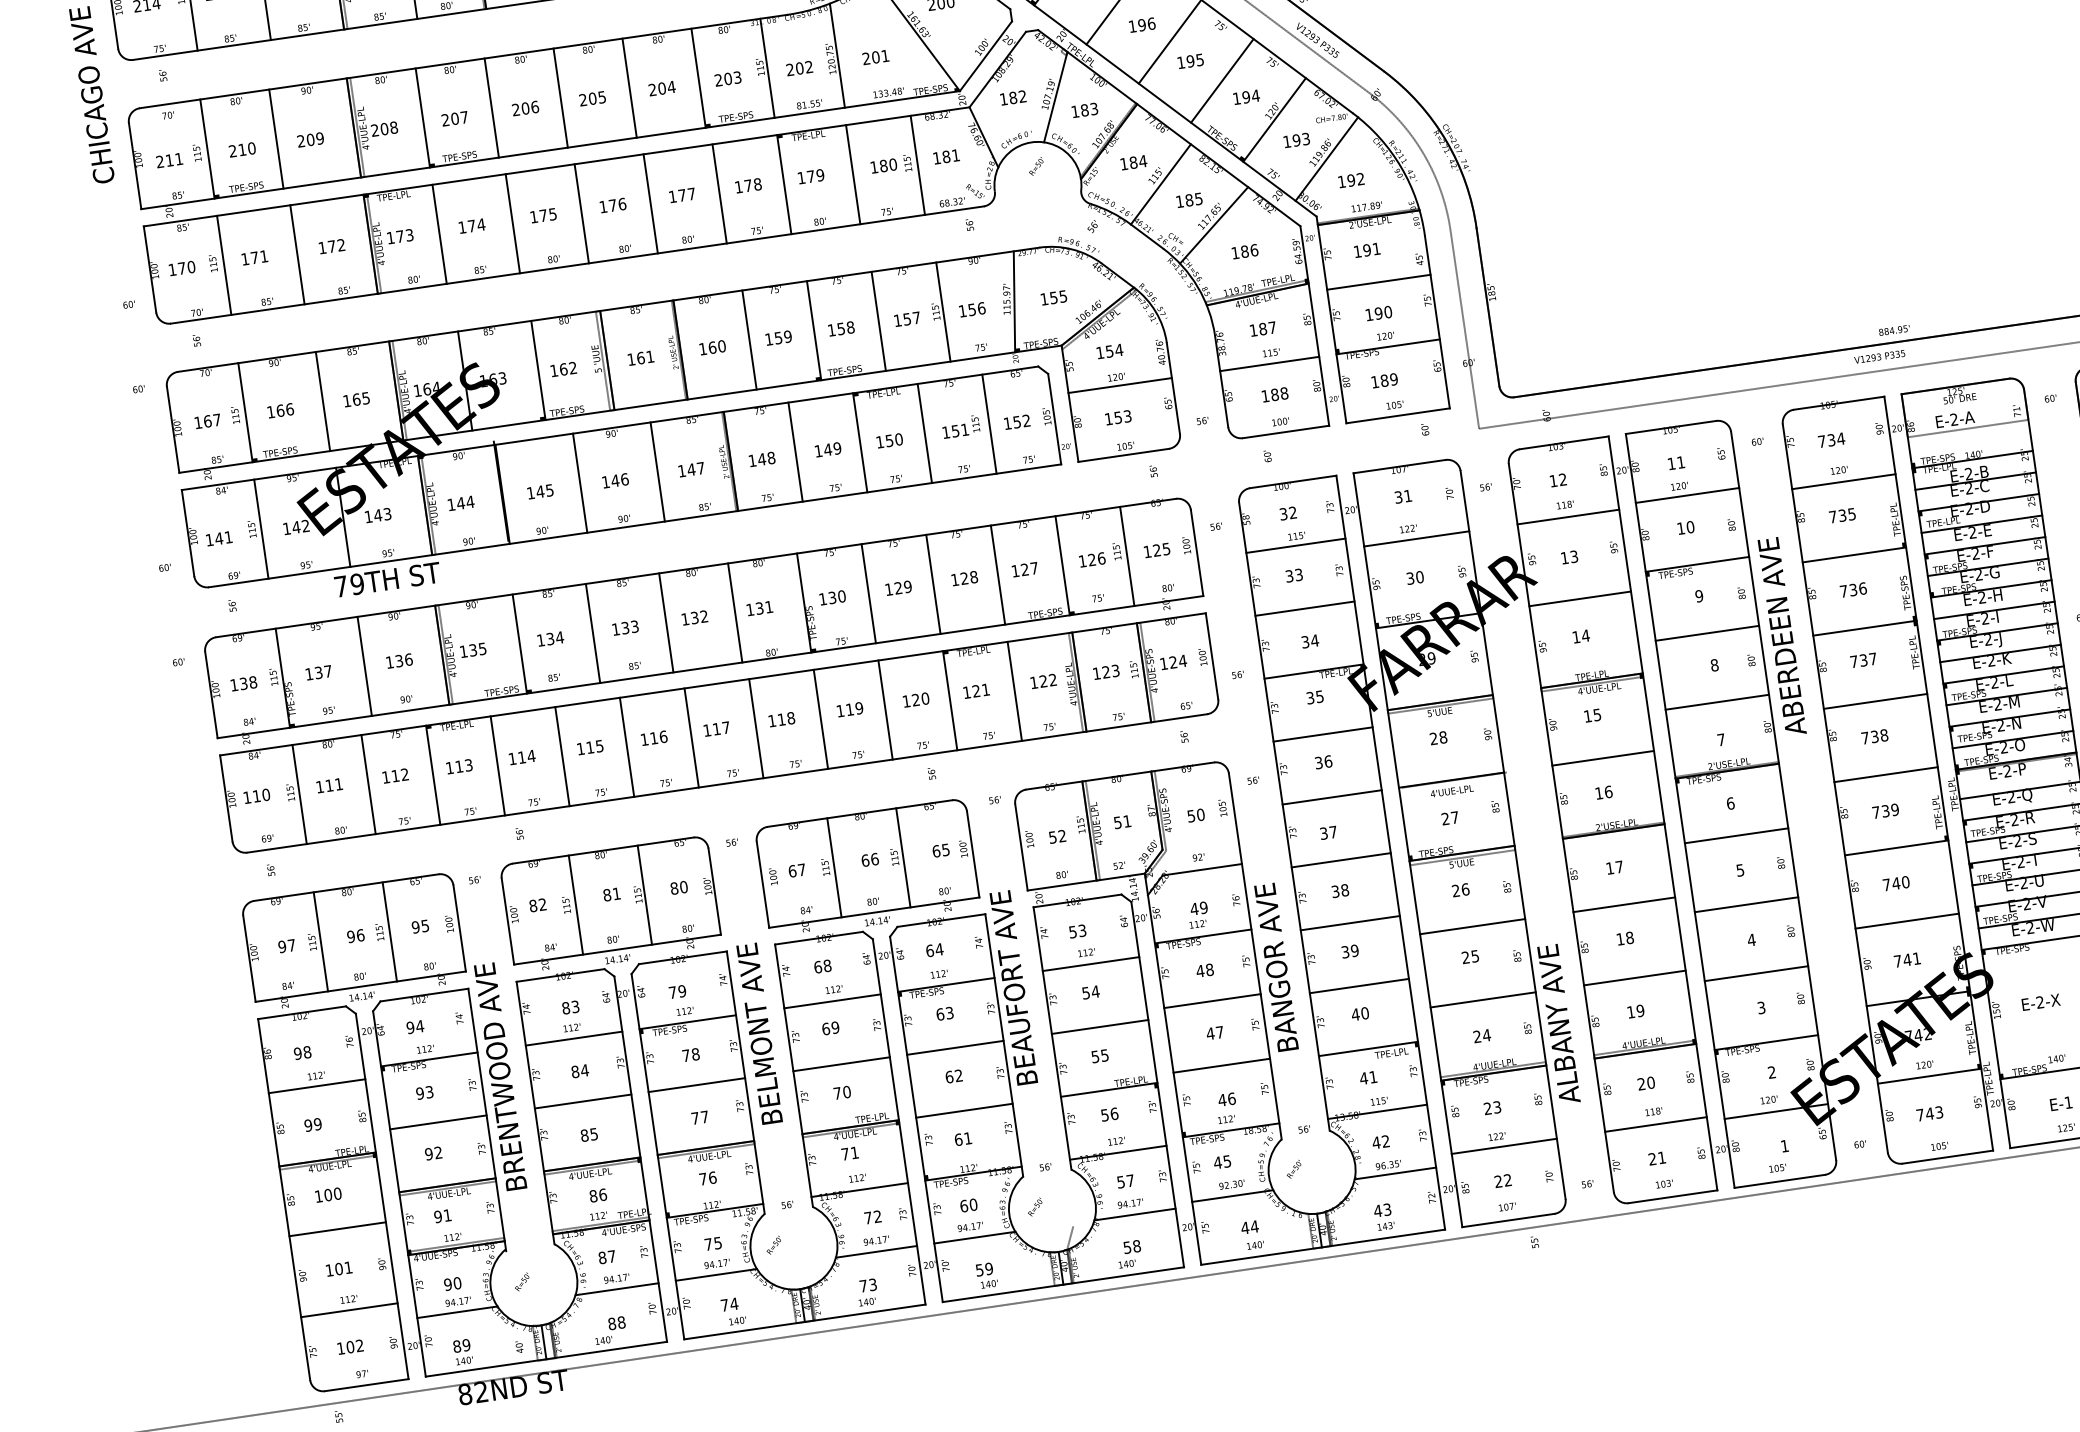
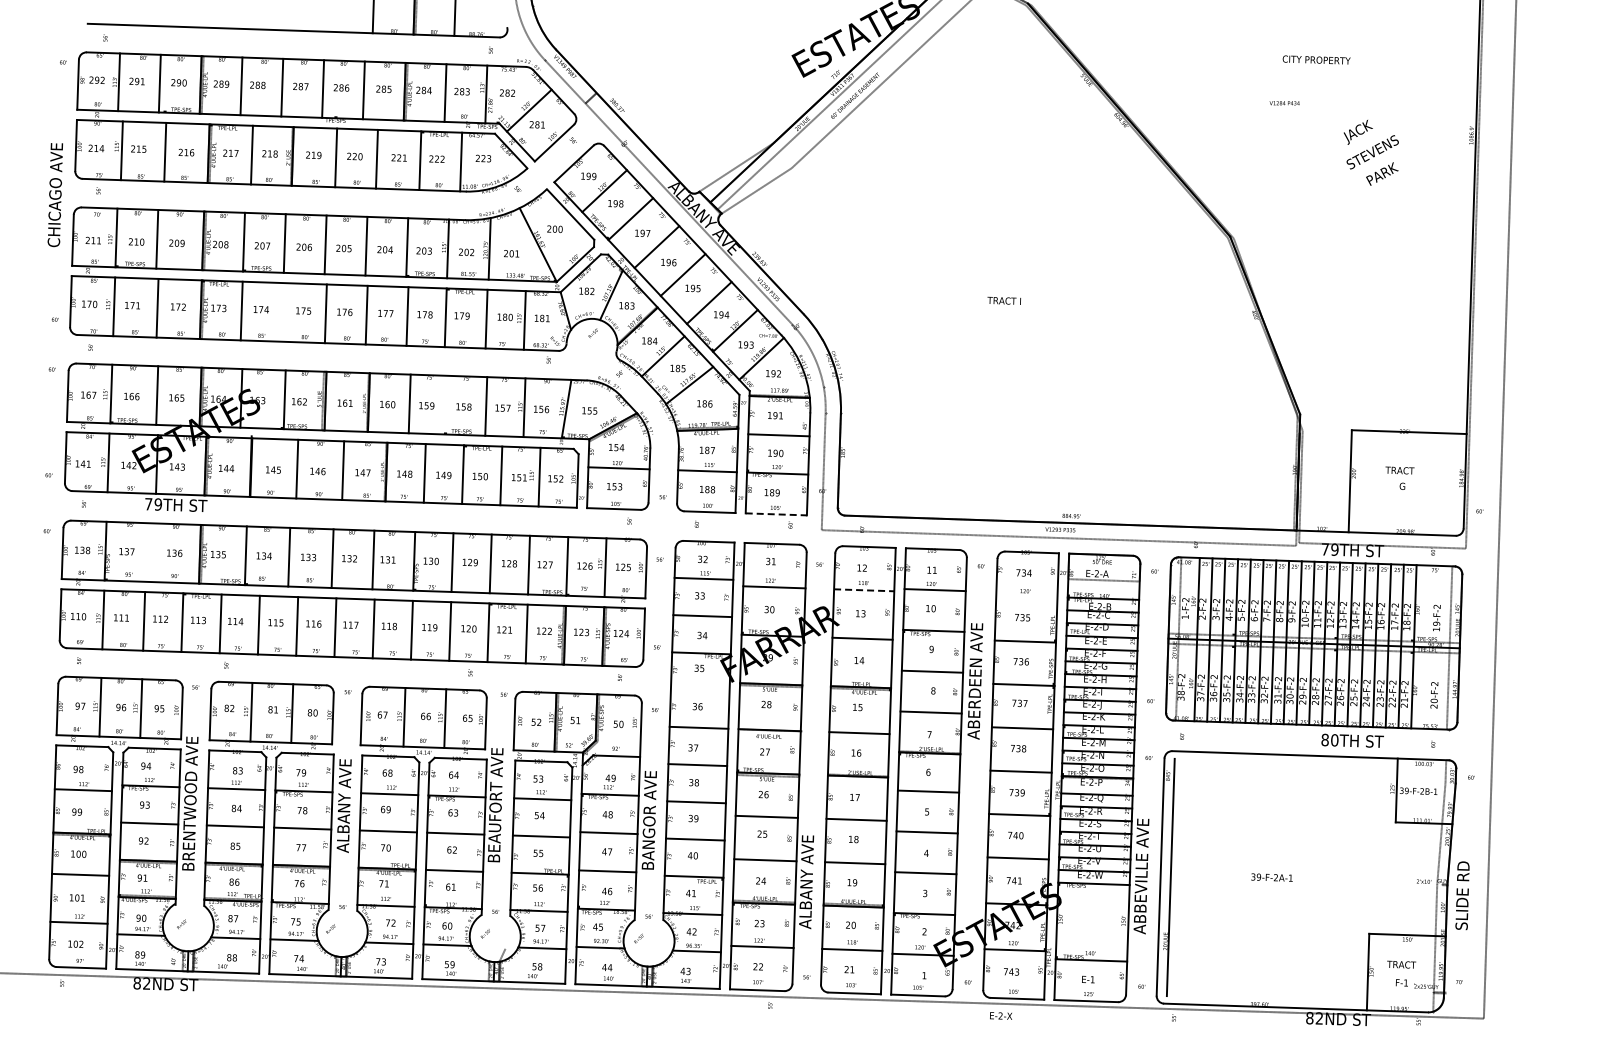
line: (513, 223) -> (285, 312), removed
line: (813, 329) -> (447, 404), removed
line: (1398, 415) -> (776, 514), solid -> dashed
line: (1843, 482) -> (1026, 598), removed
line: (1568, 517) -> (864, 590), solid -> dashed
line: (365, 665) -> (154, 552), removed
line: (1321, 734) -> (699, 690), removed
text: (2039, 1001) -> (1000, 1015), moved
text: (758, 1034) -> (343, 805), BELMONT AVE -> ALBANY AVE

